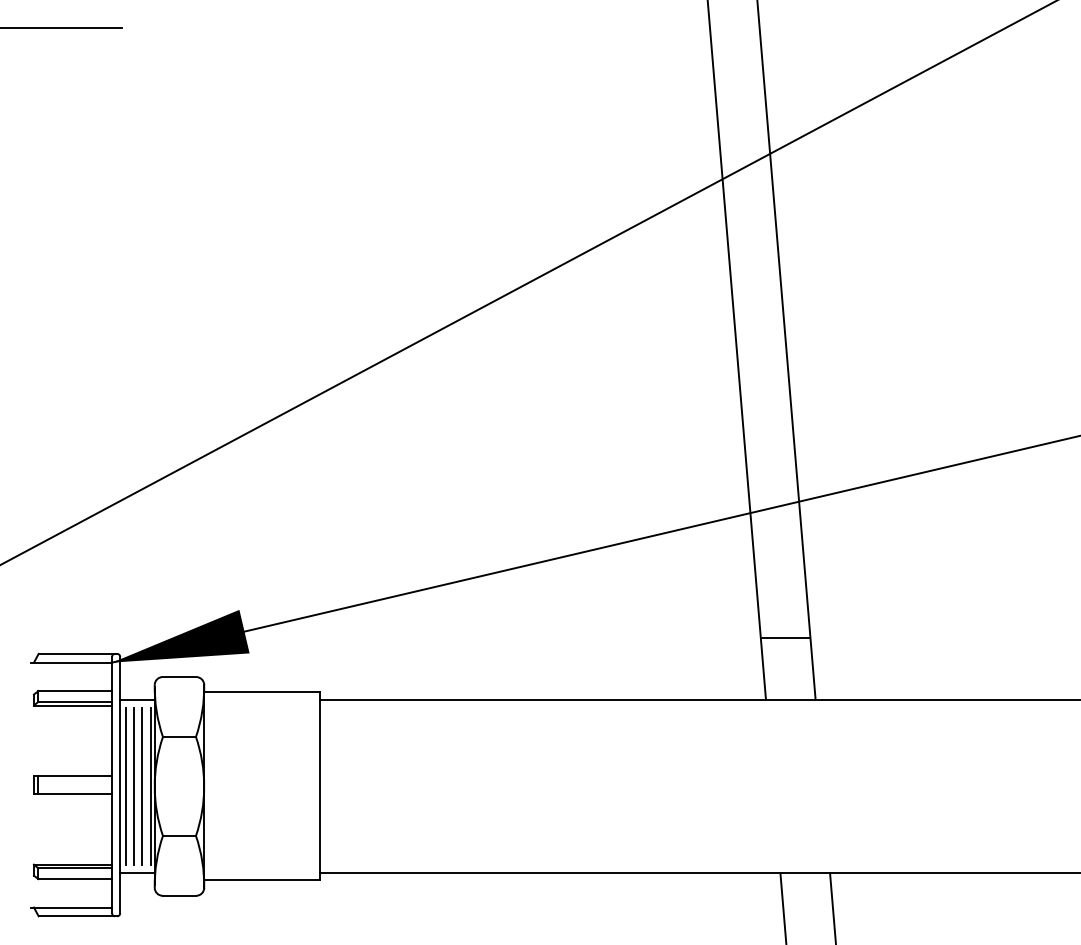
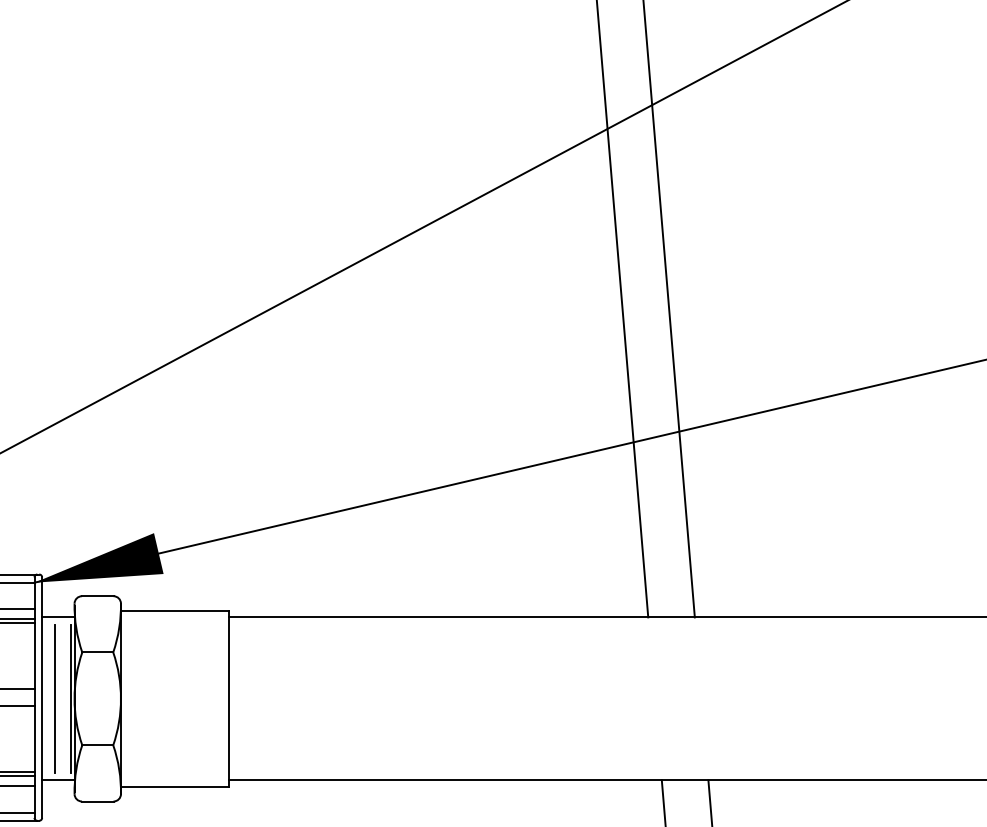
line: (785, 638) -> (666, 560), removed
line: (125, 785) -> (47, 697), removed
line: (142, 785) -> (63, 697), removed

